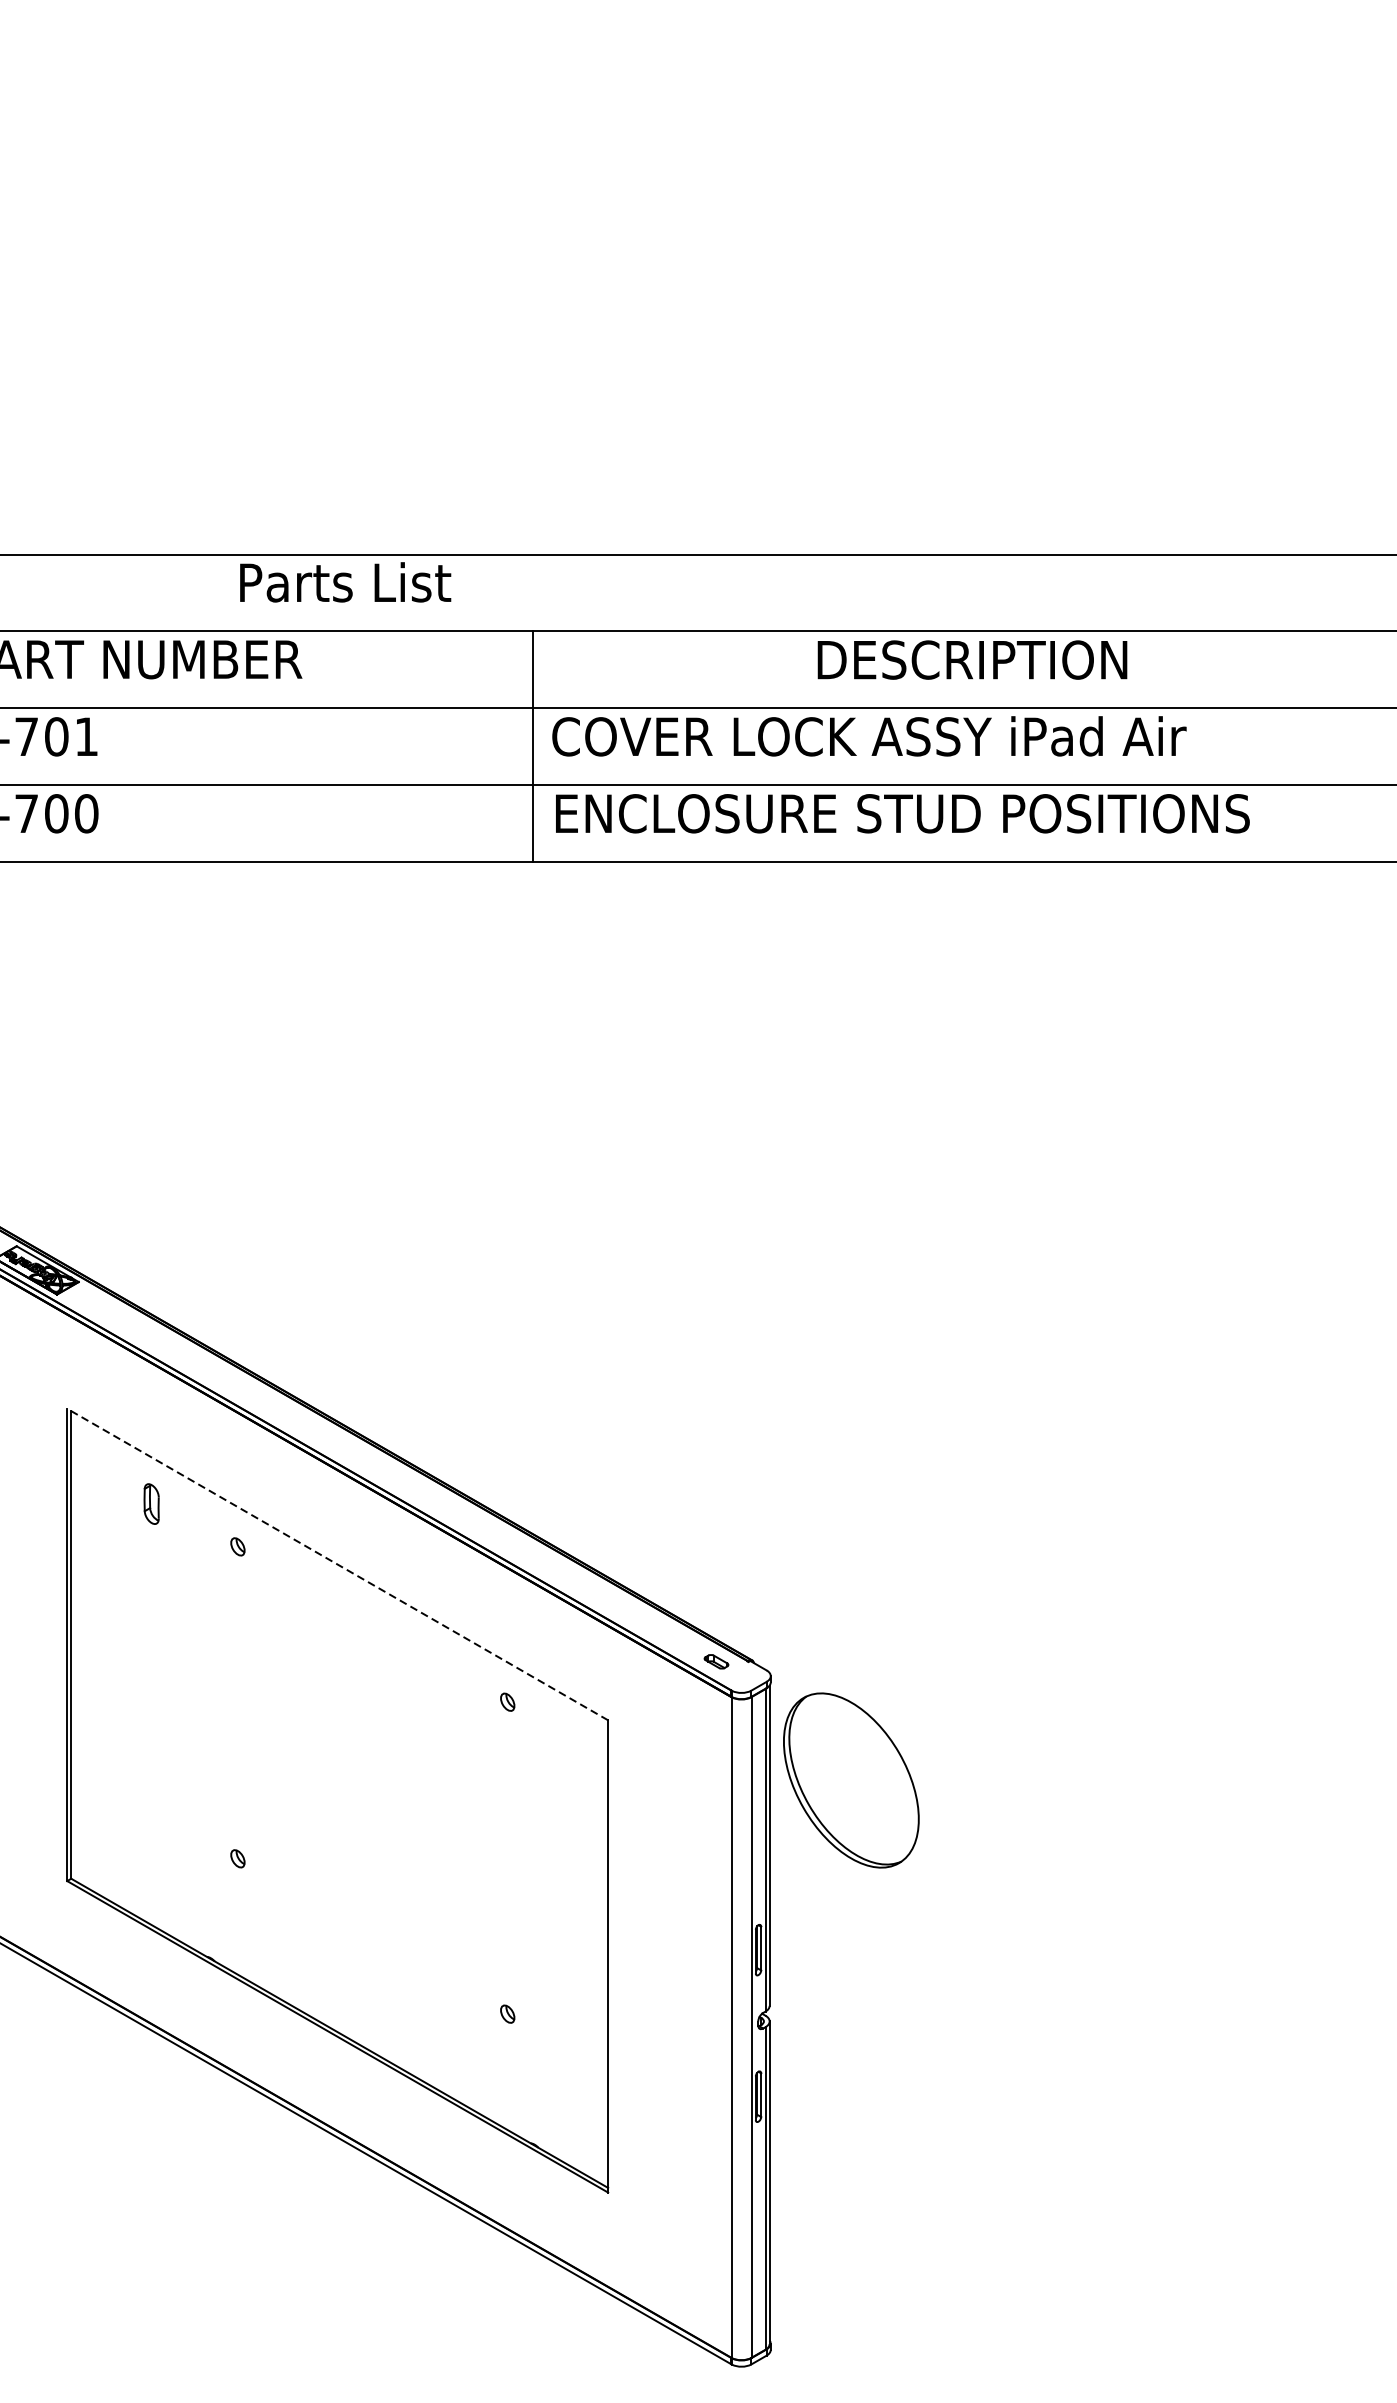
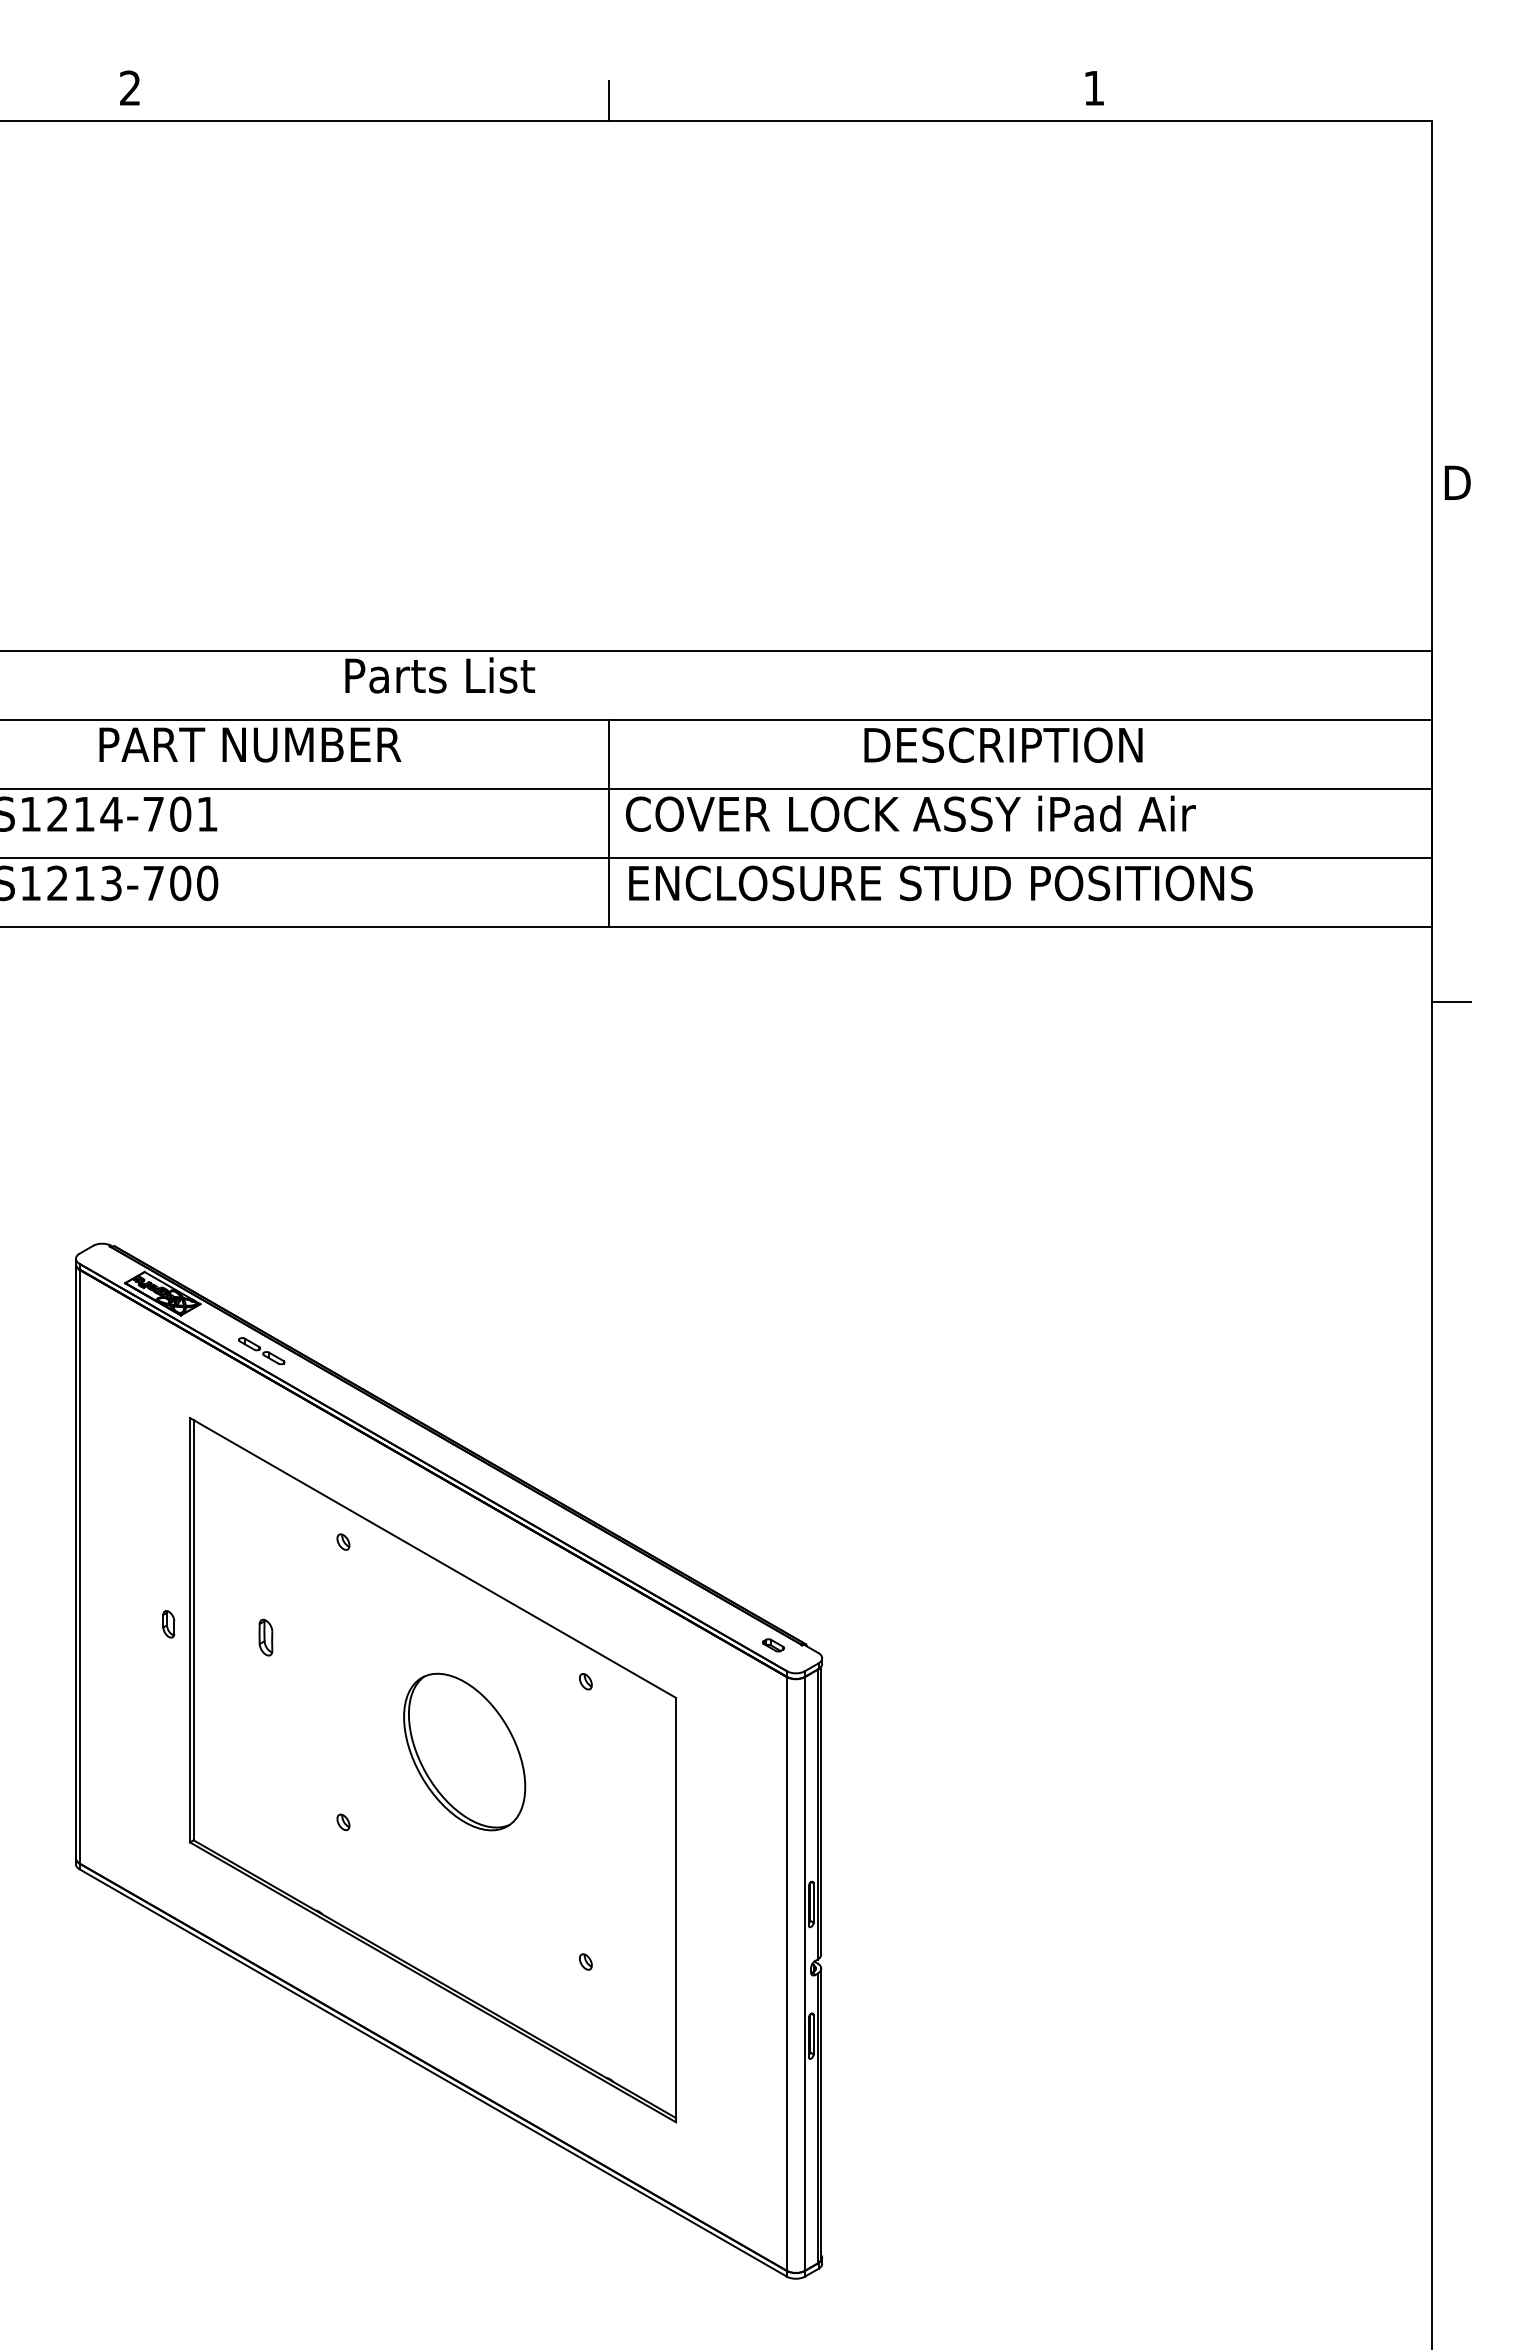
part: (146, 1334) -> (261, 1351), added
part: (151, 1503) -> (265, 1637), moved
line: (337, 1564) -> (432, 1557), dashed -> solid
part: (43, 1638) -> (168, 1624), added
part: (851, 1779) -> (464, 1751), moved

